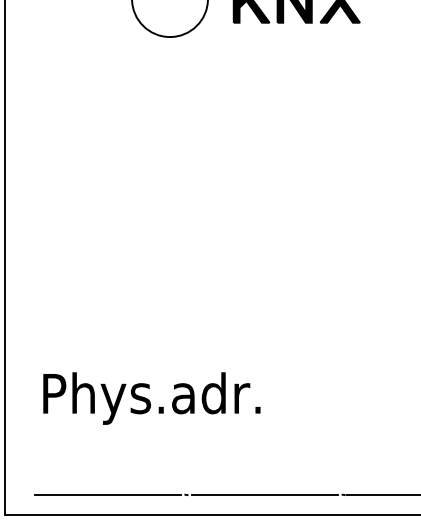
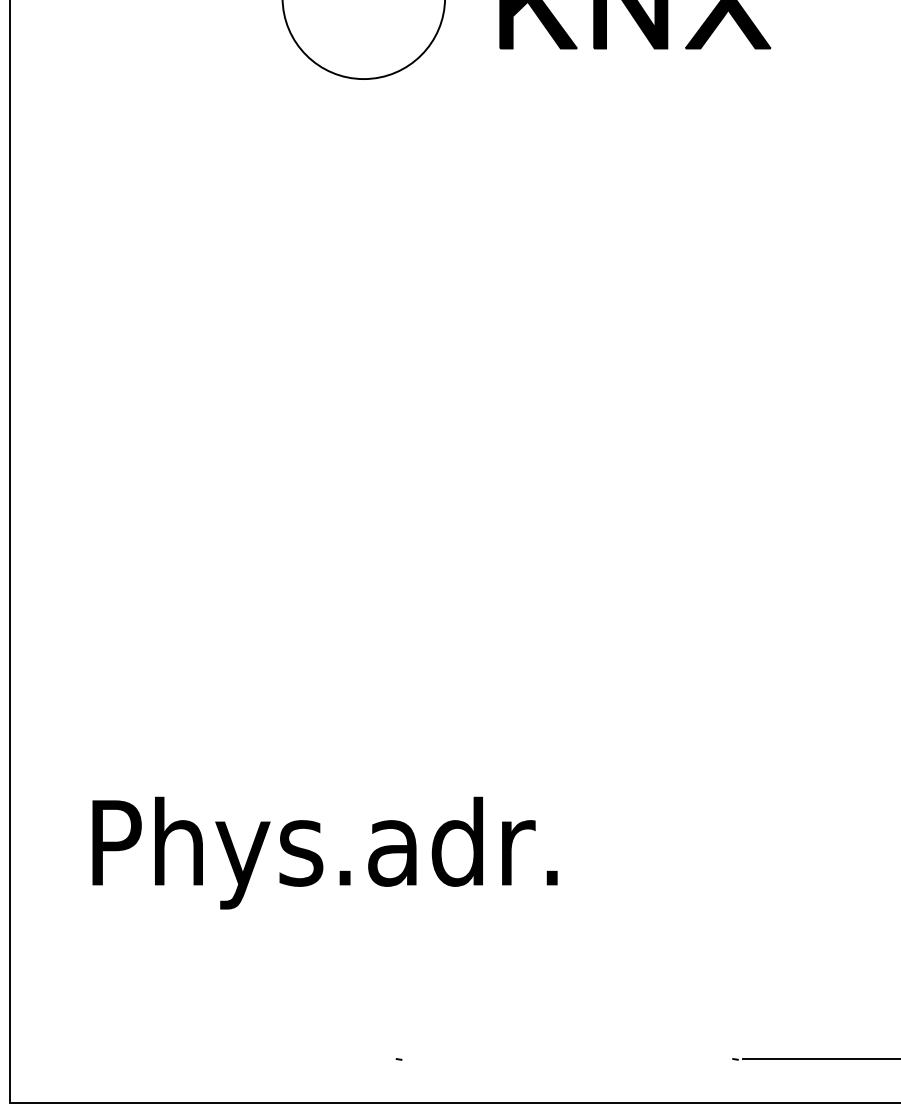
line: (107, 494) -> (229, 1058), removed
line: (264, 494) -> (566, 1058), removed

